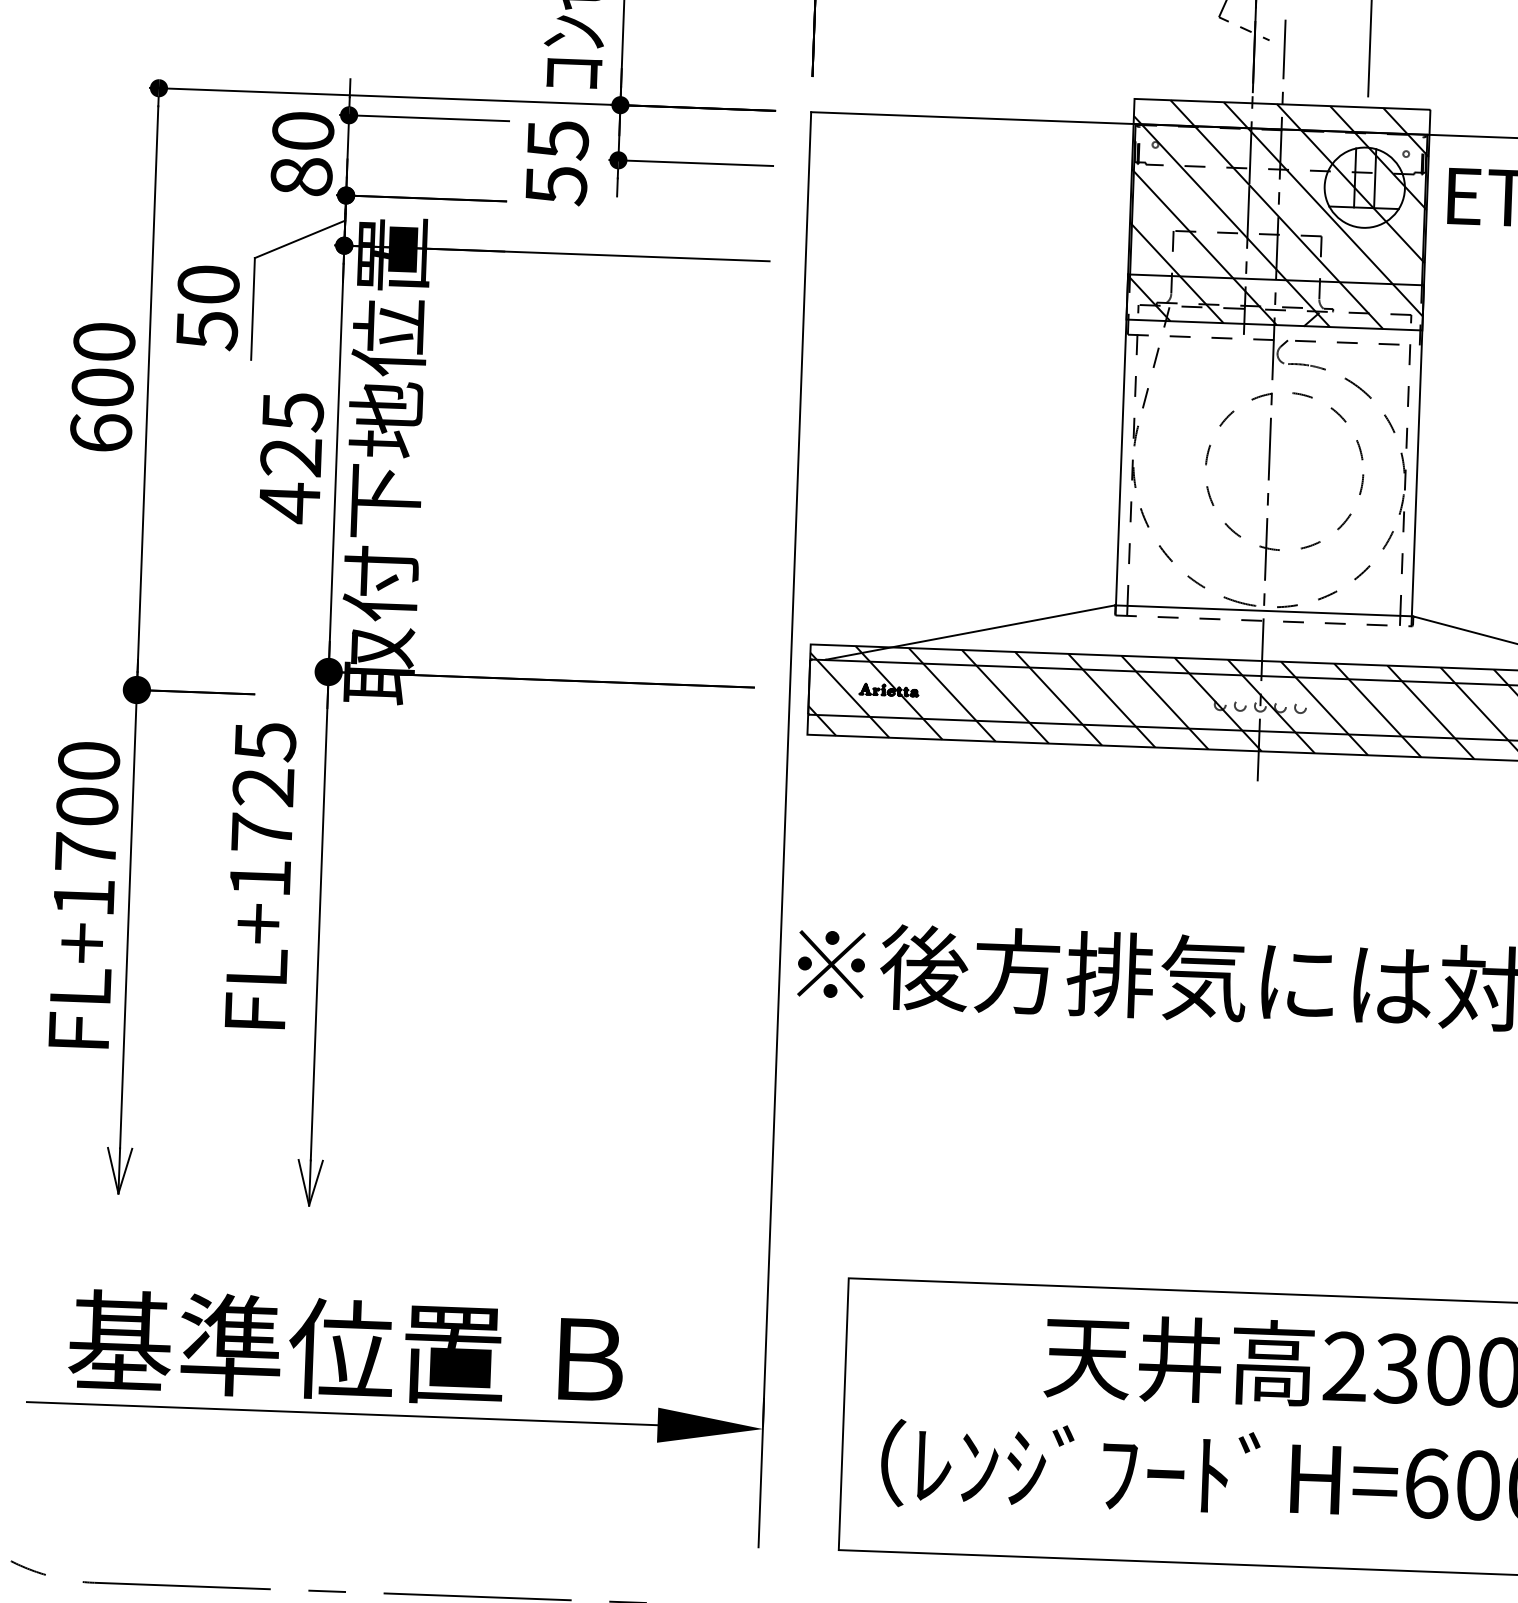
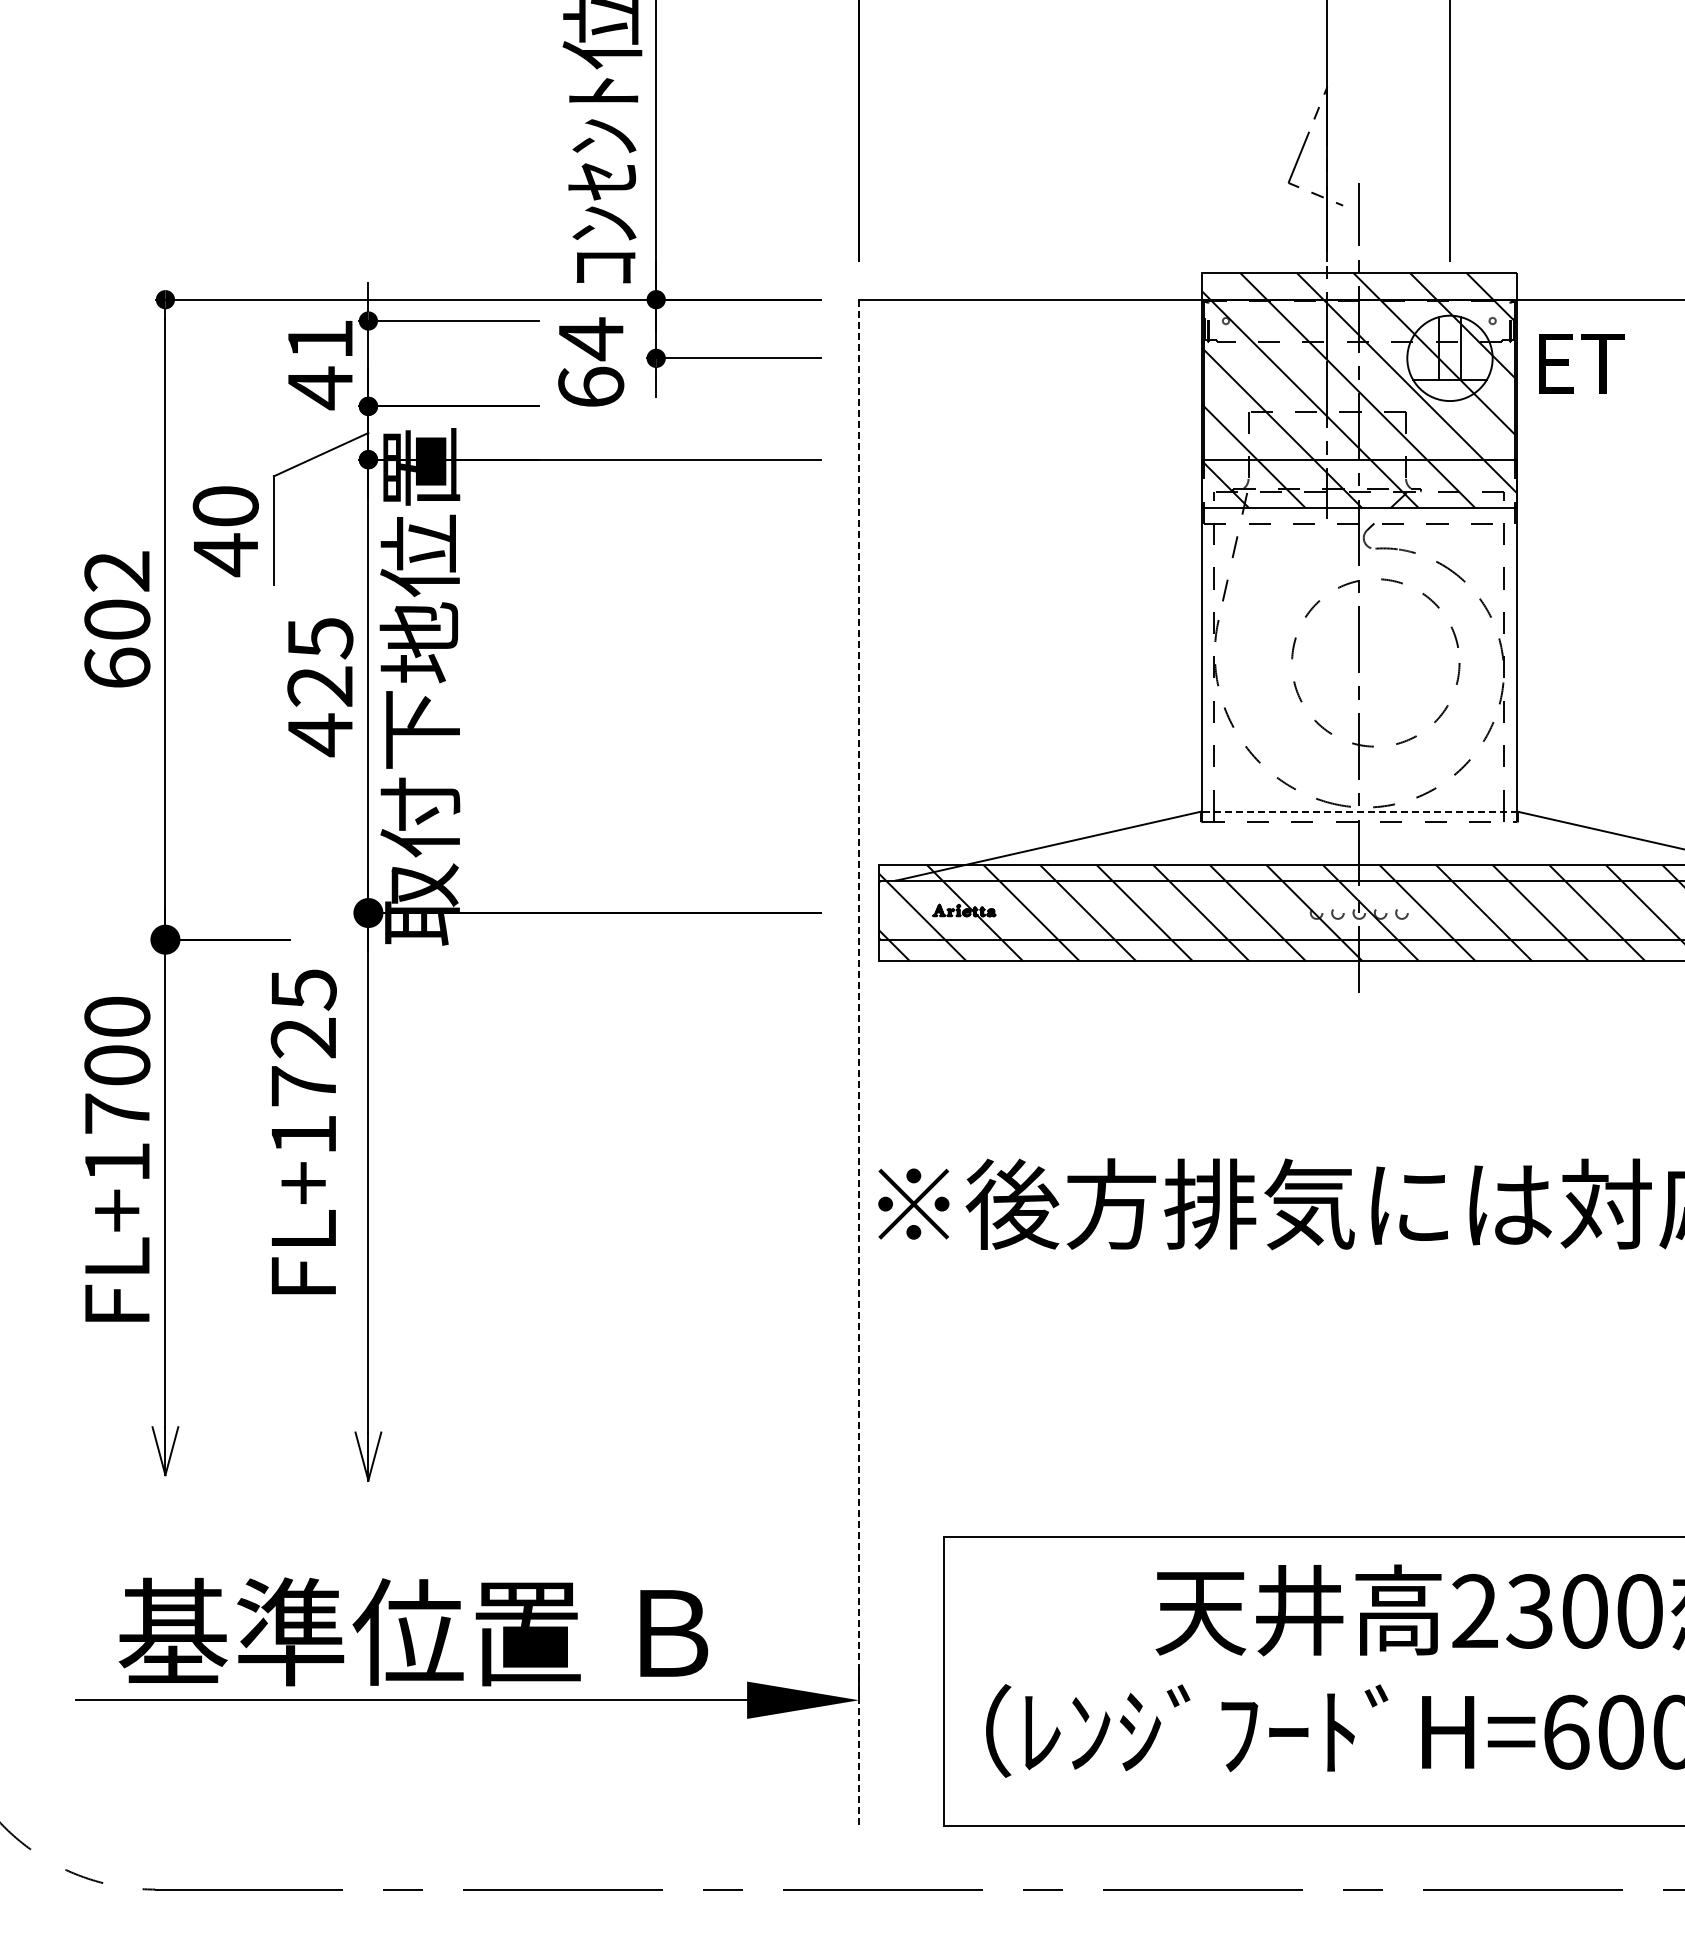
text: (302, 154) -> (320, 364), 80 -> 41
text: (557, 162) -> (591, 362), 55 -> 64
text: (207, 330) -> (226, 555), 50 -> 40
text: (104, 342) -> (117, 571), 600 -> 602
line: (1263, 610) -> (1358, 811), solid -> dashed
line: (785, 830) -> (859, 1063), solid -> dashed

